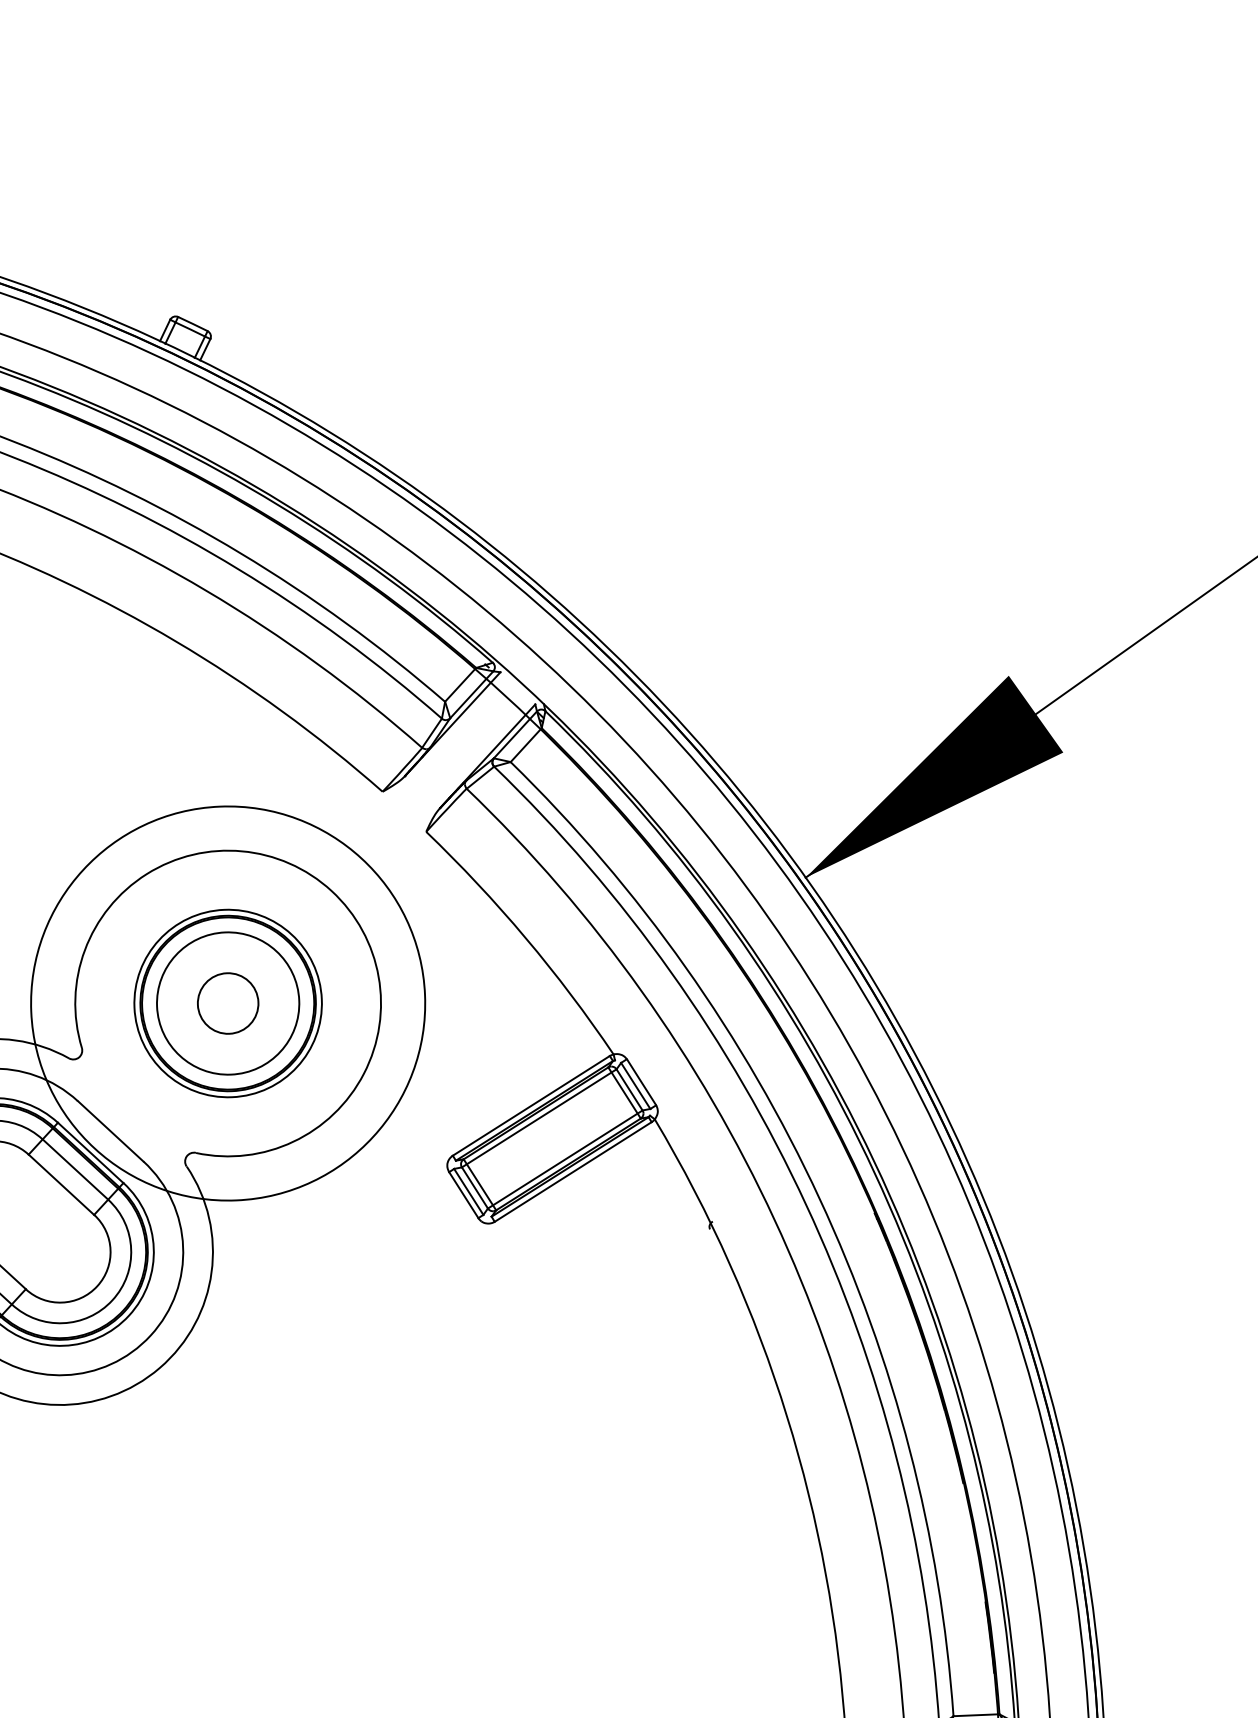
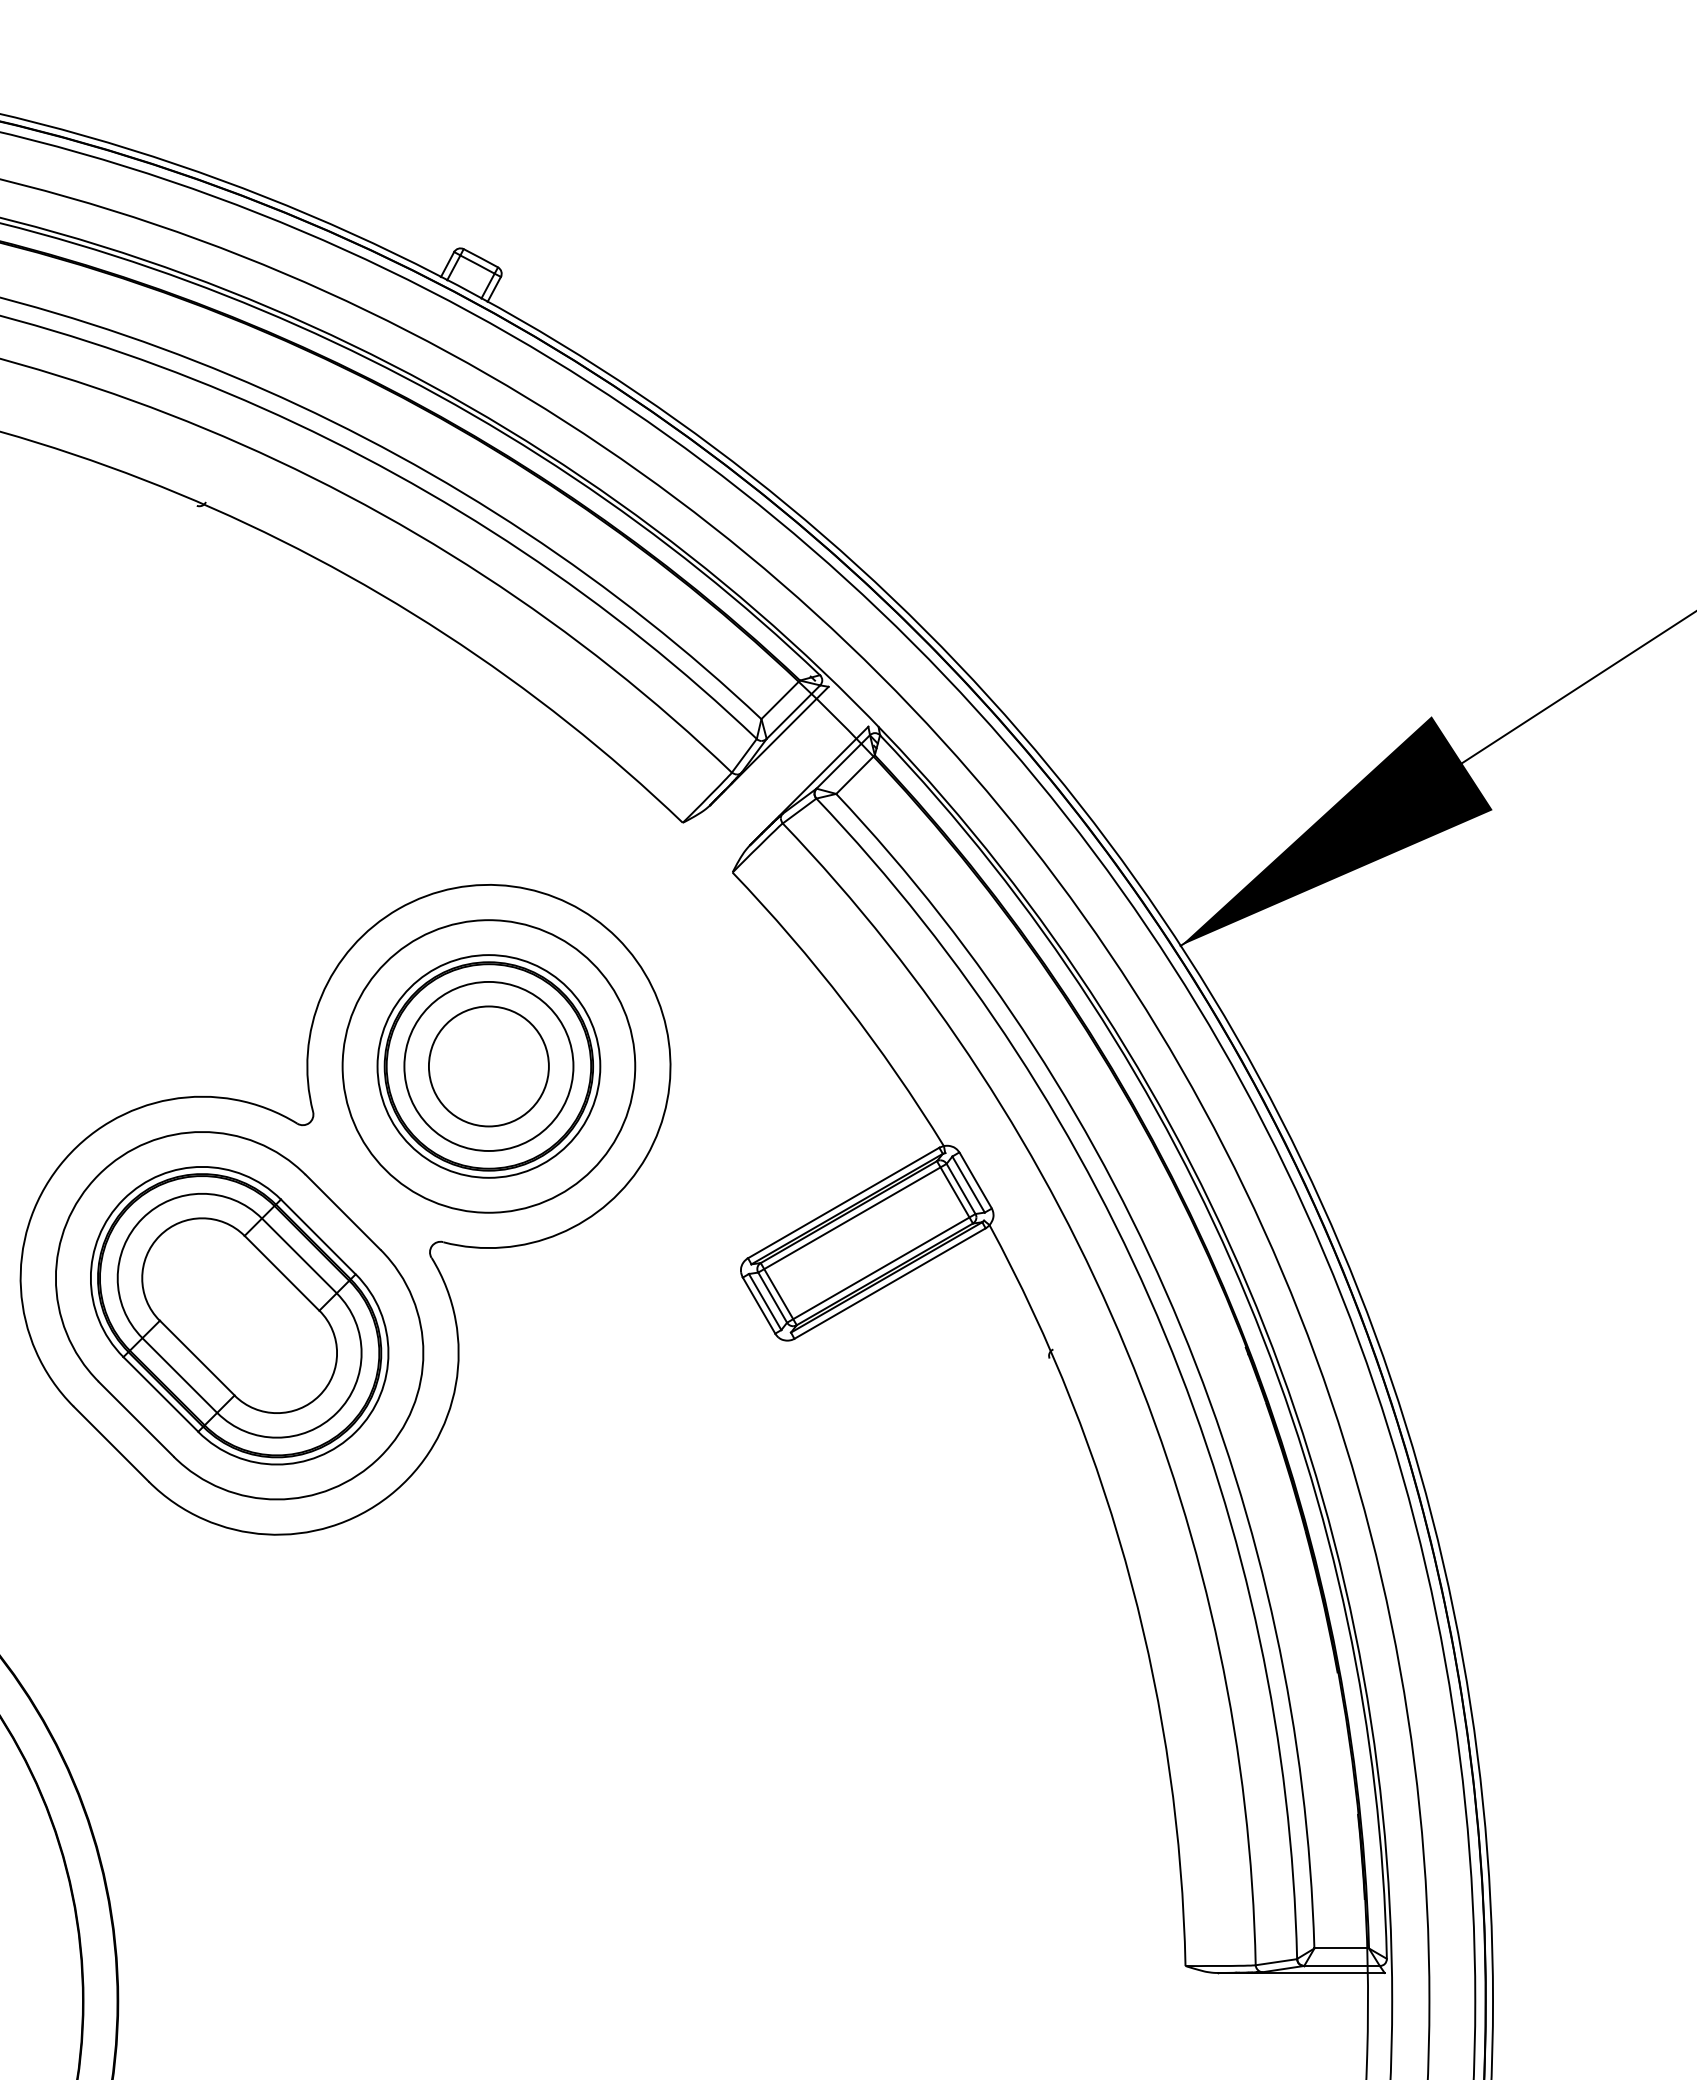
circle: (227, 1003) -> (488, 1066), size x0.62
circle: (227, 1003) -> (488, 1066), size x1.67

